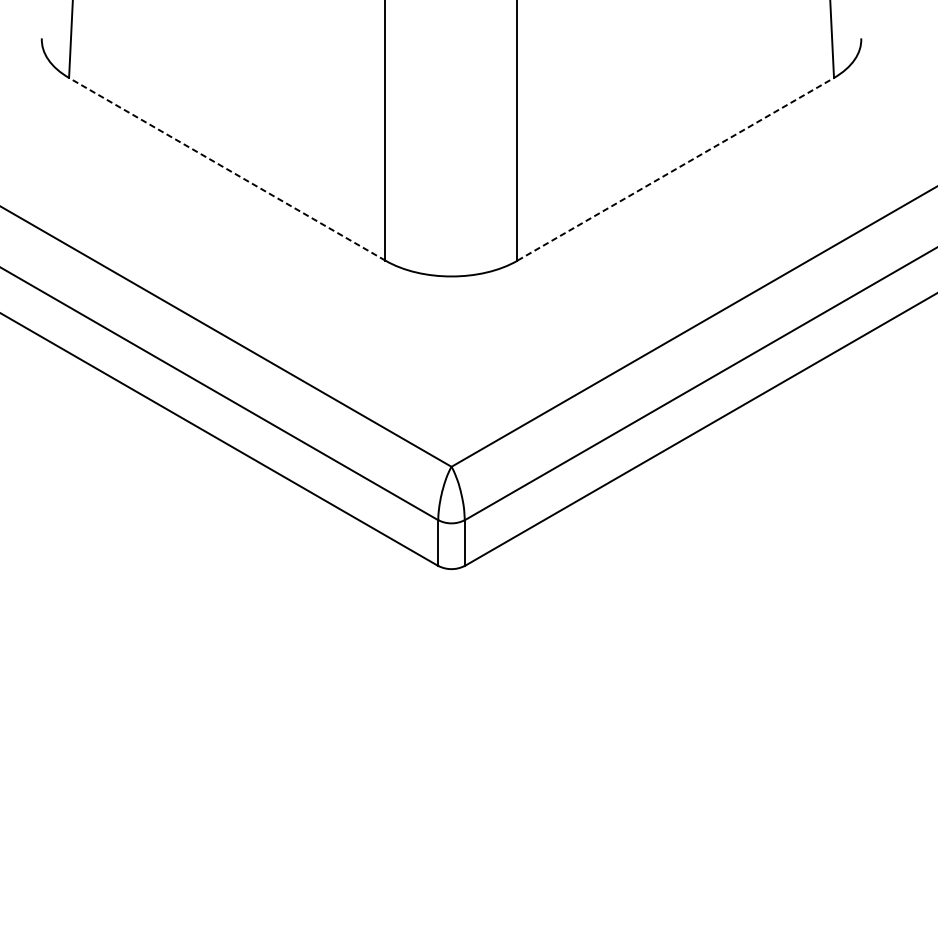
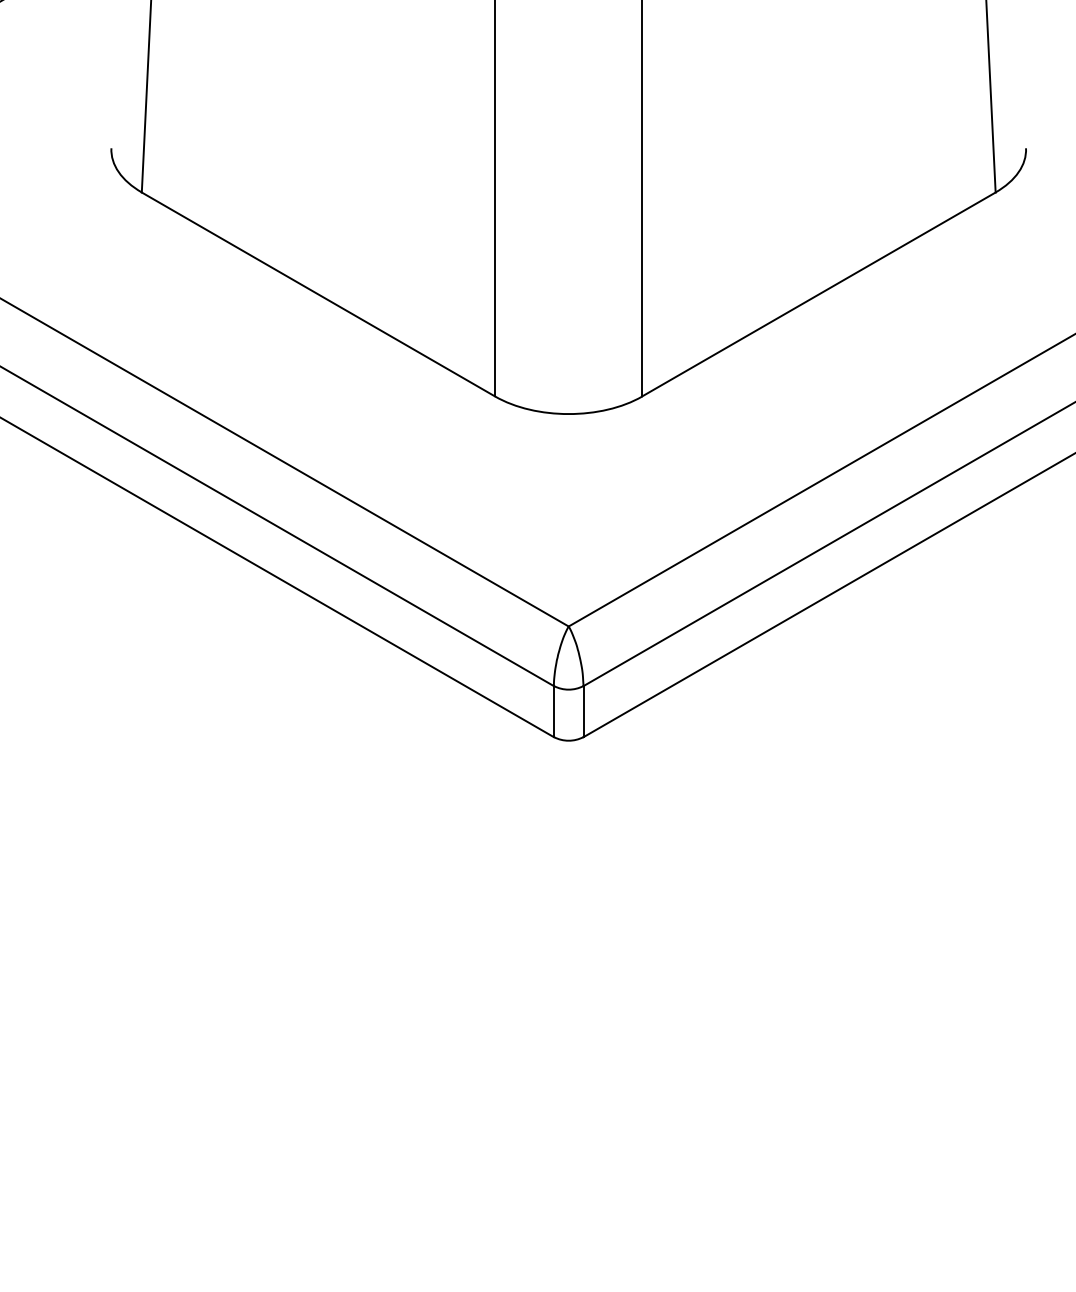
line: (227, 169) -> (318, 294), dashed -> solid
line: (675, 169) -> (818, 294), dashed -> solid

